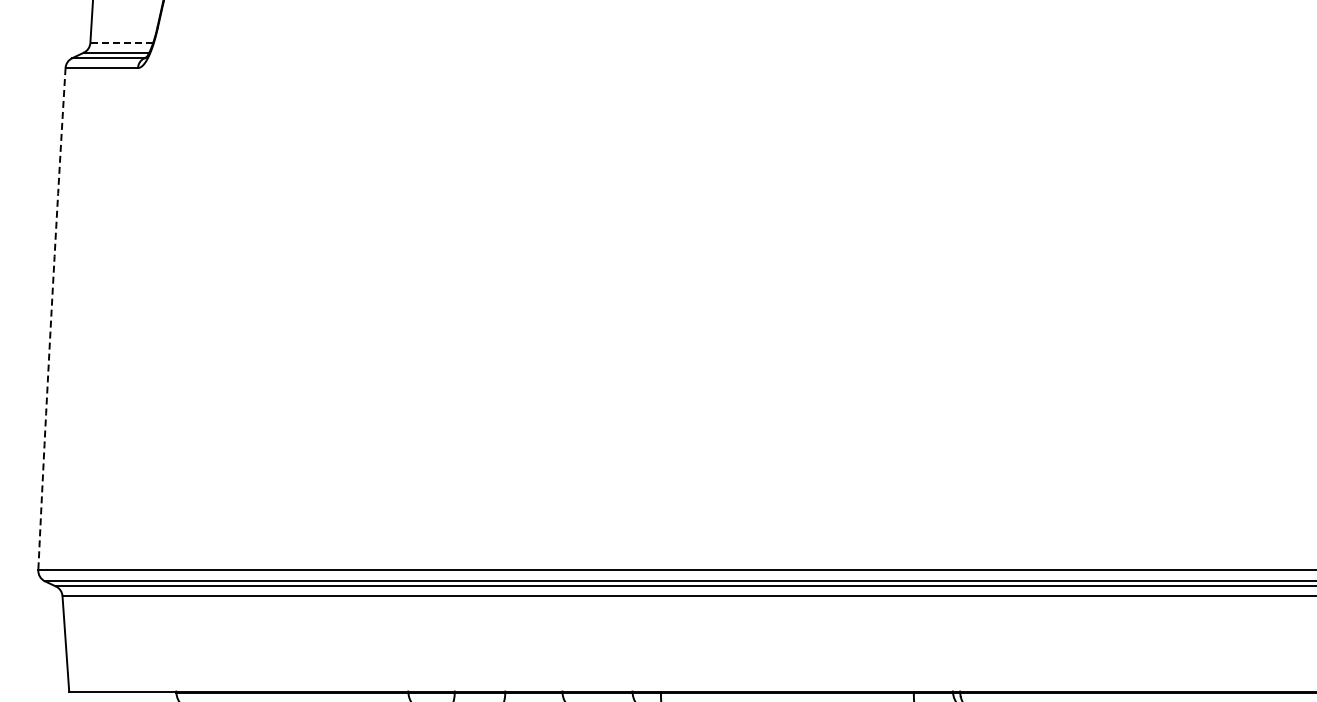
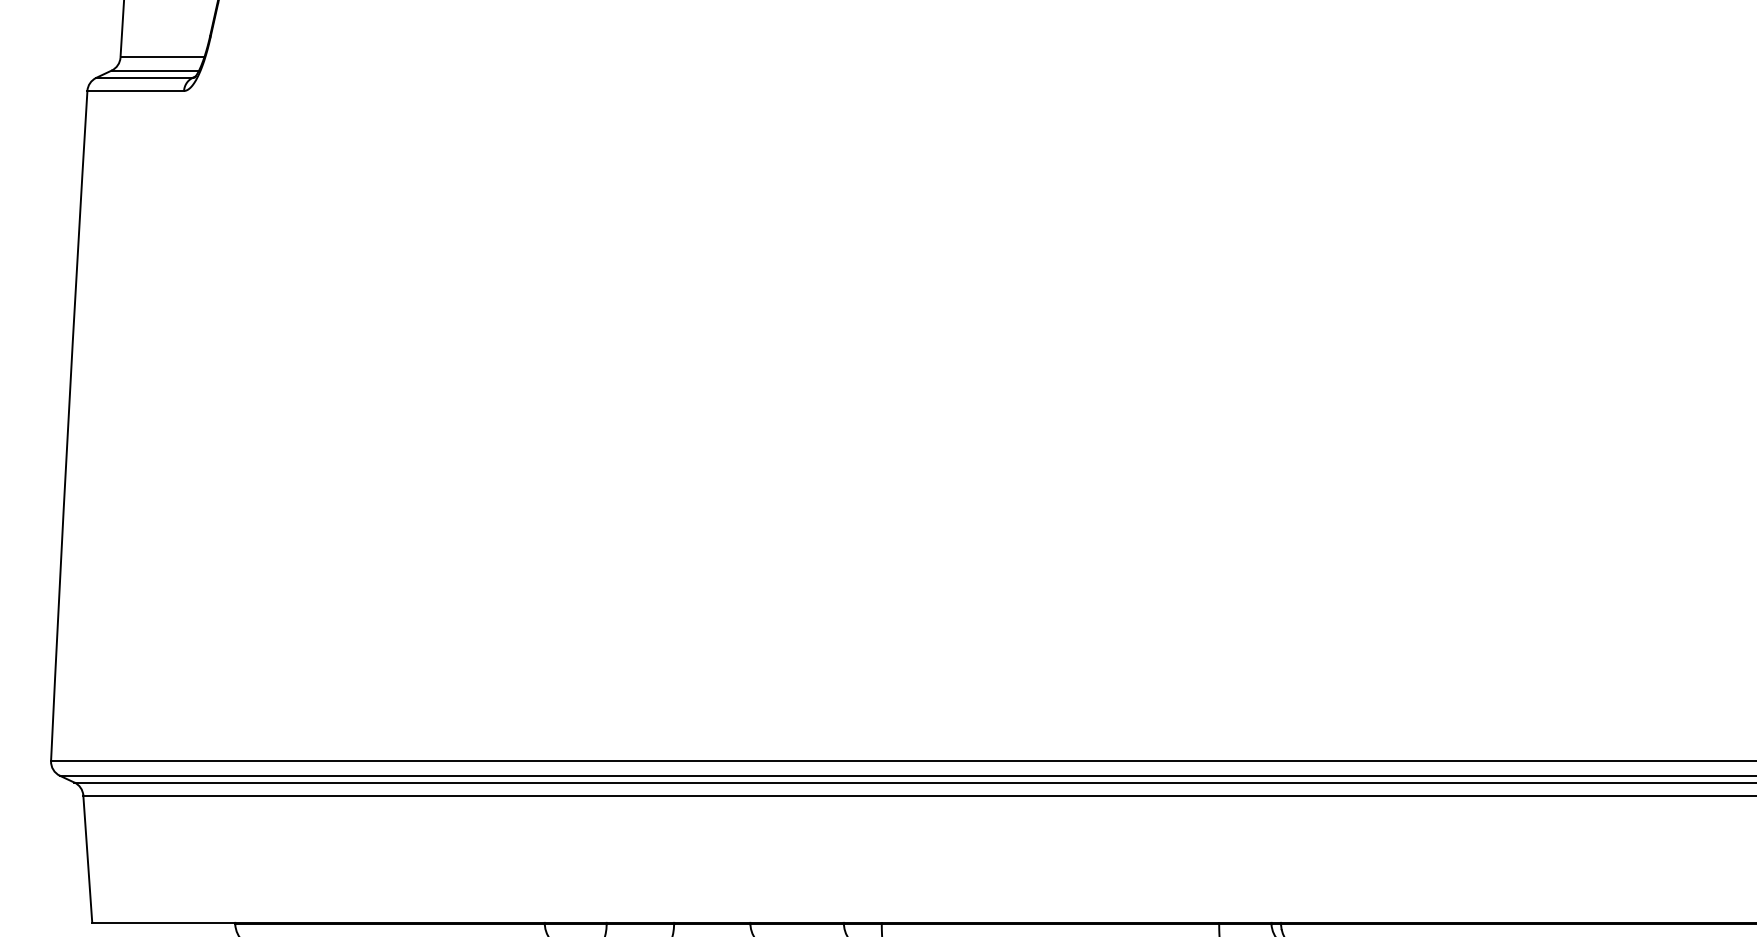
line: (121, 42) -> (162, 56), dashed -> solid
arc: (51, 319) -> (68, 426), dashed -> solid

